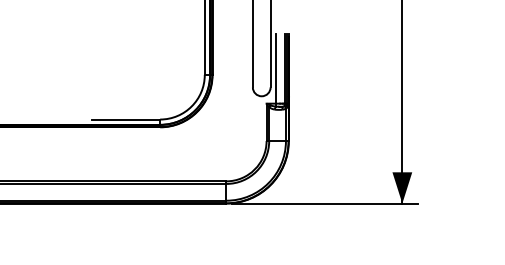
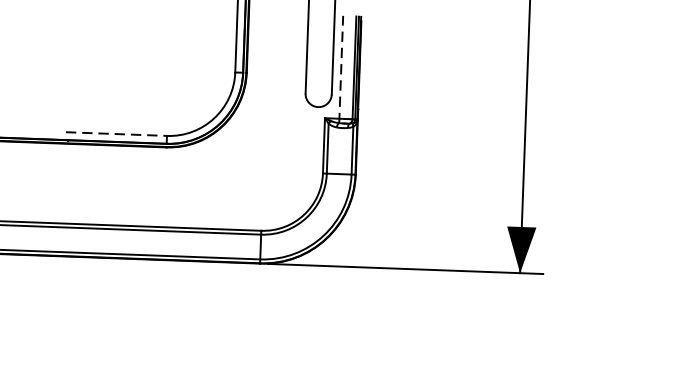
line: (276, 69) -> (341, 68), solid -> dashed
line: (126, 119) -> (117, 134), solid -> dashed

